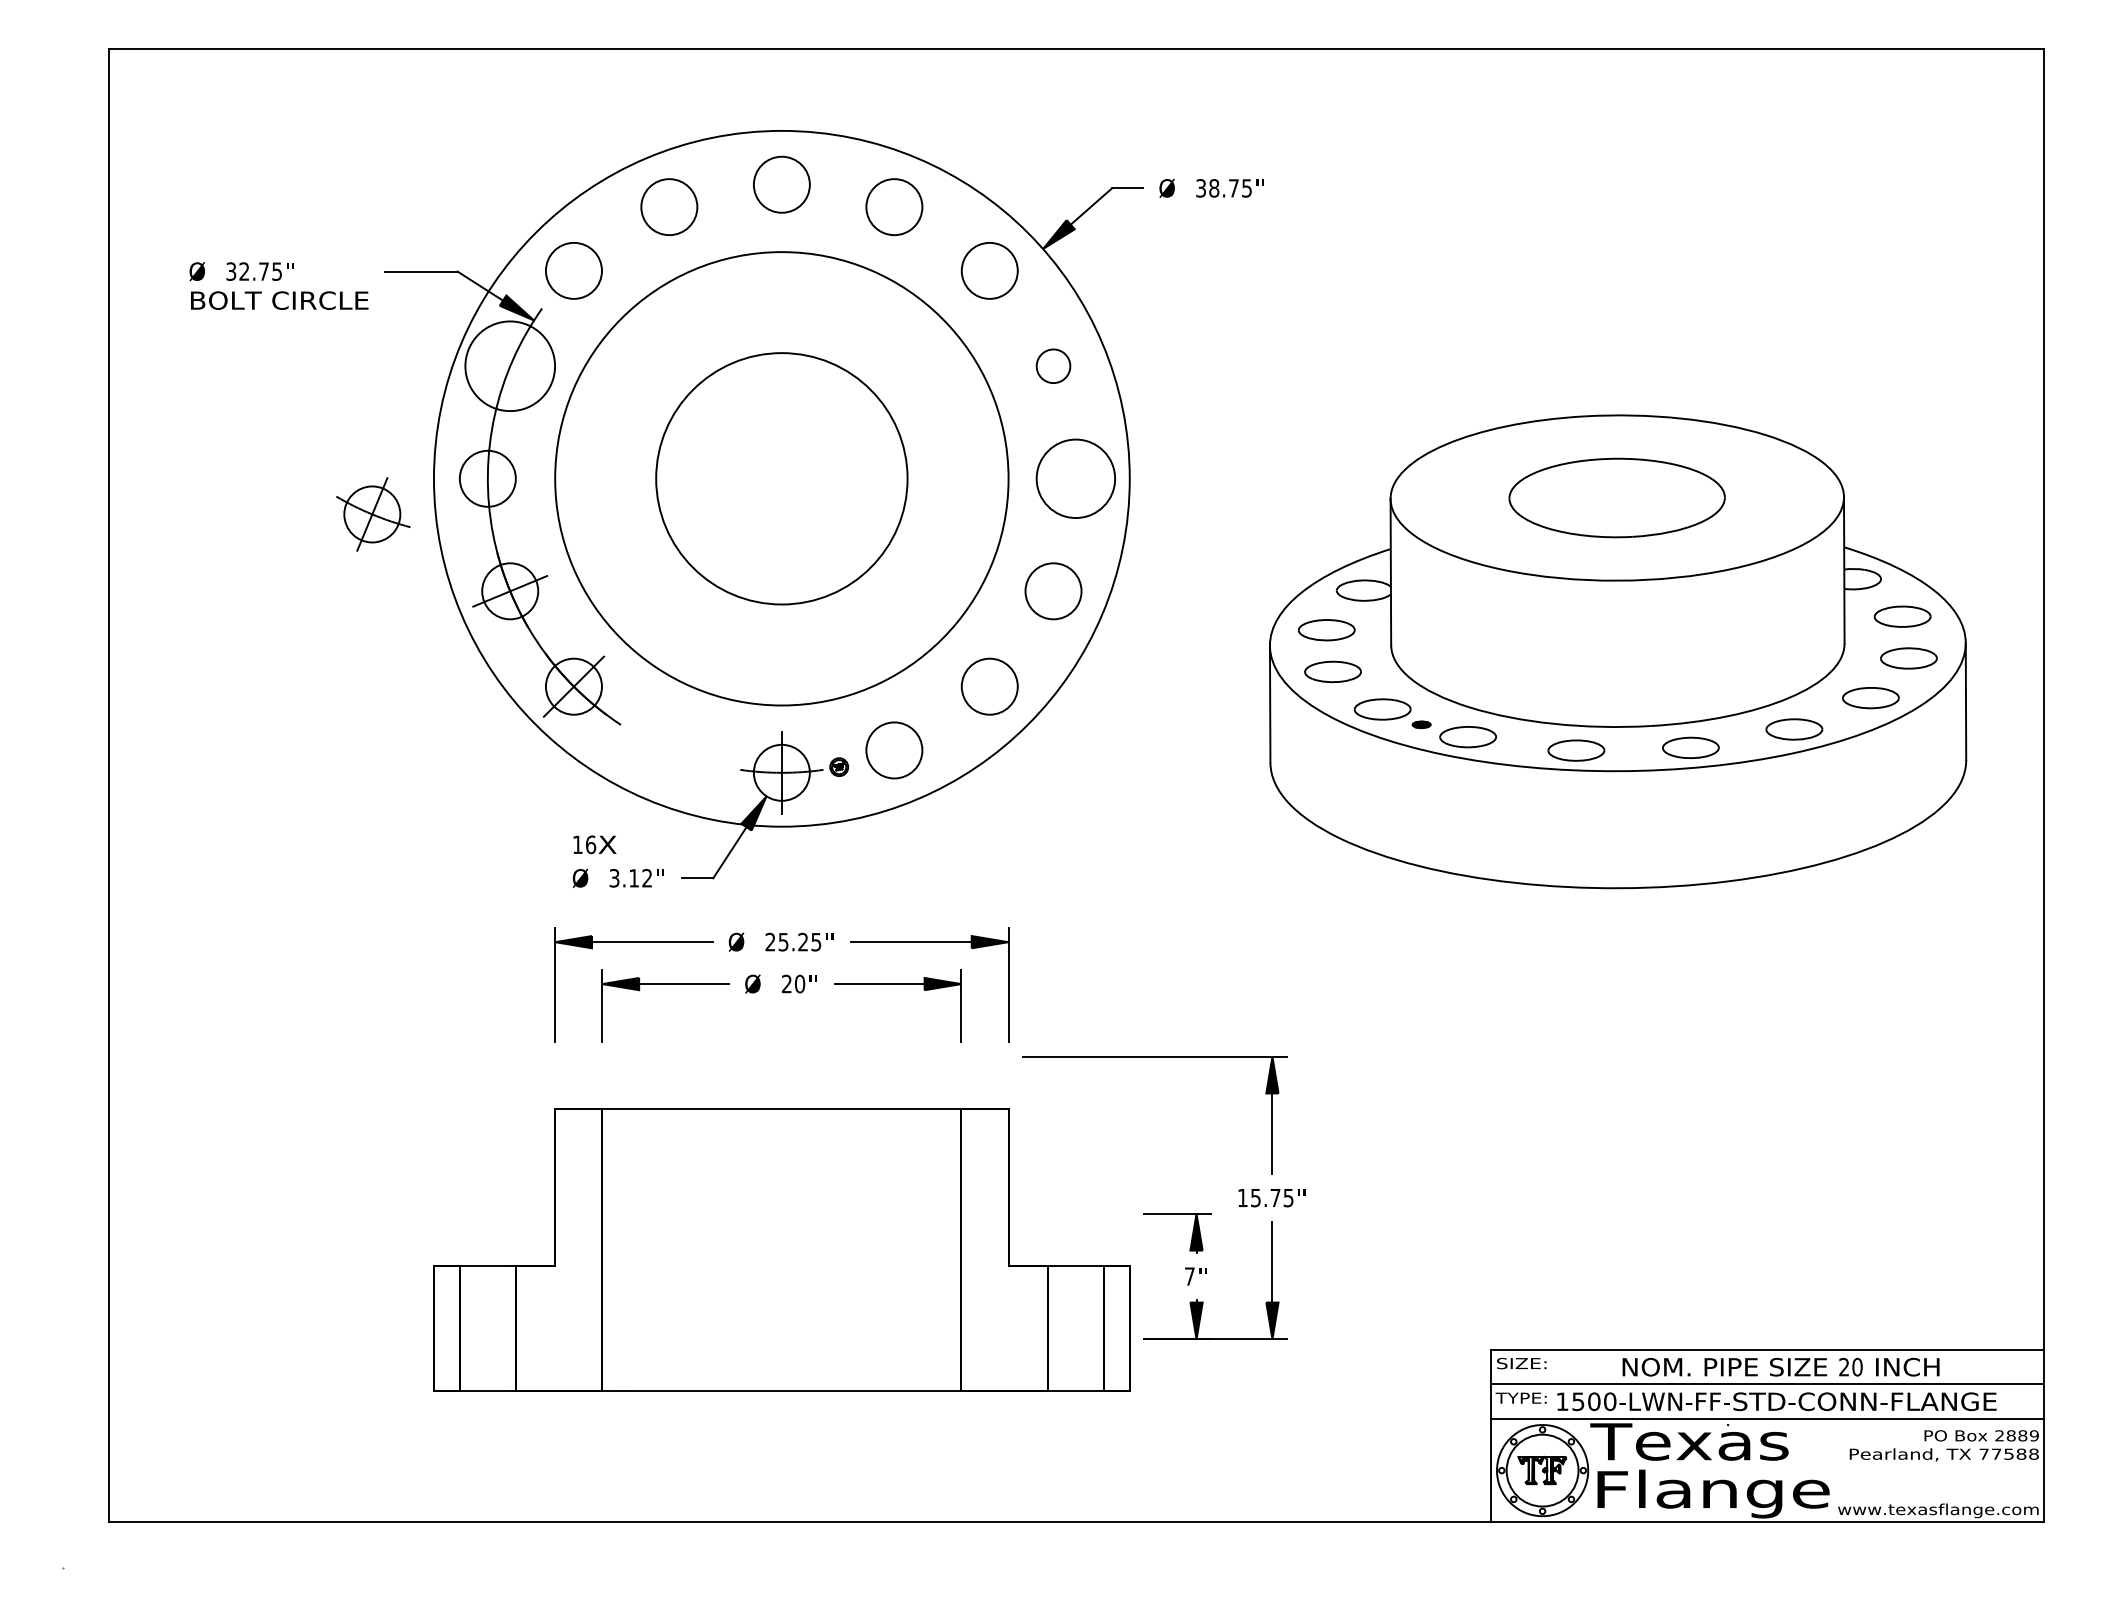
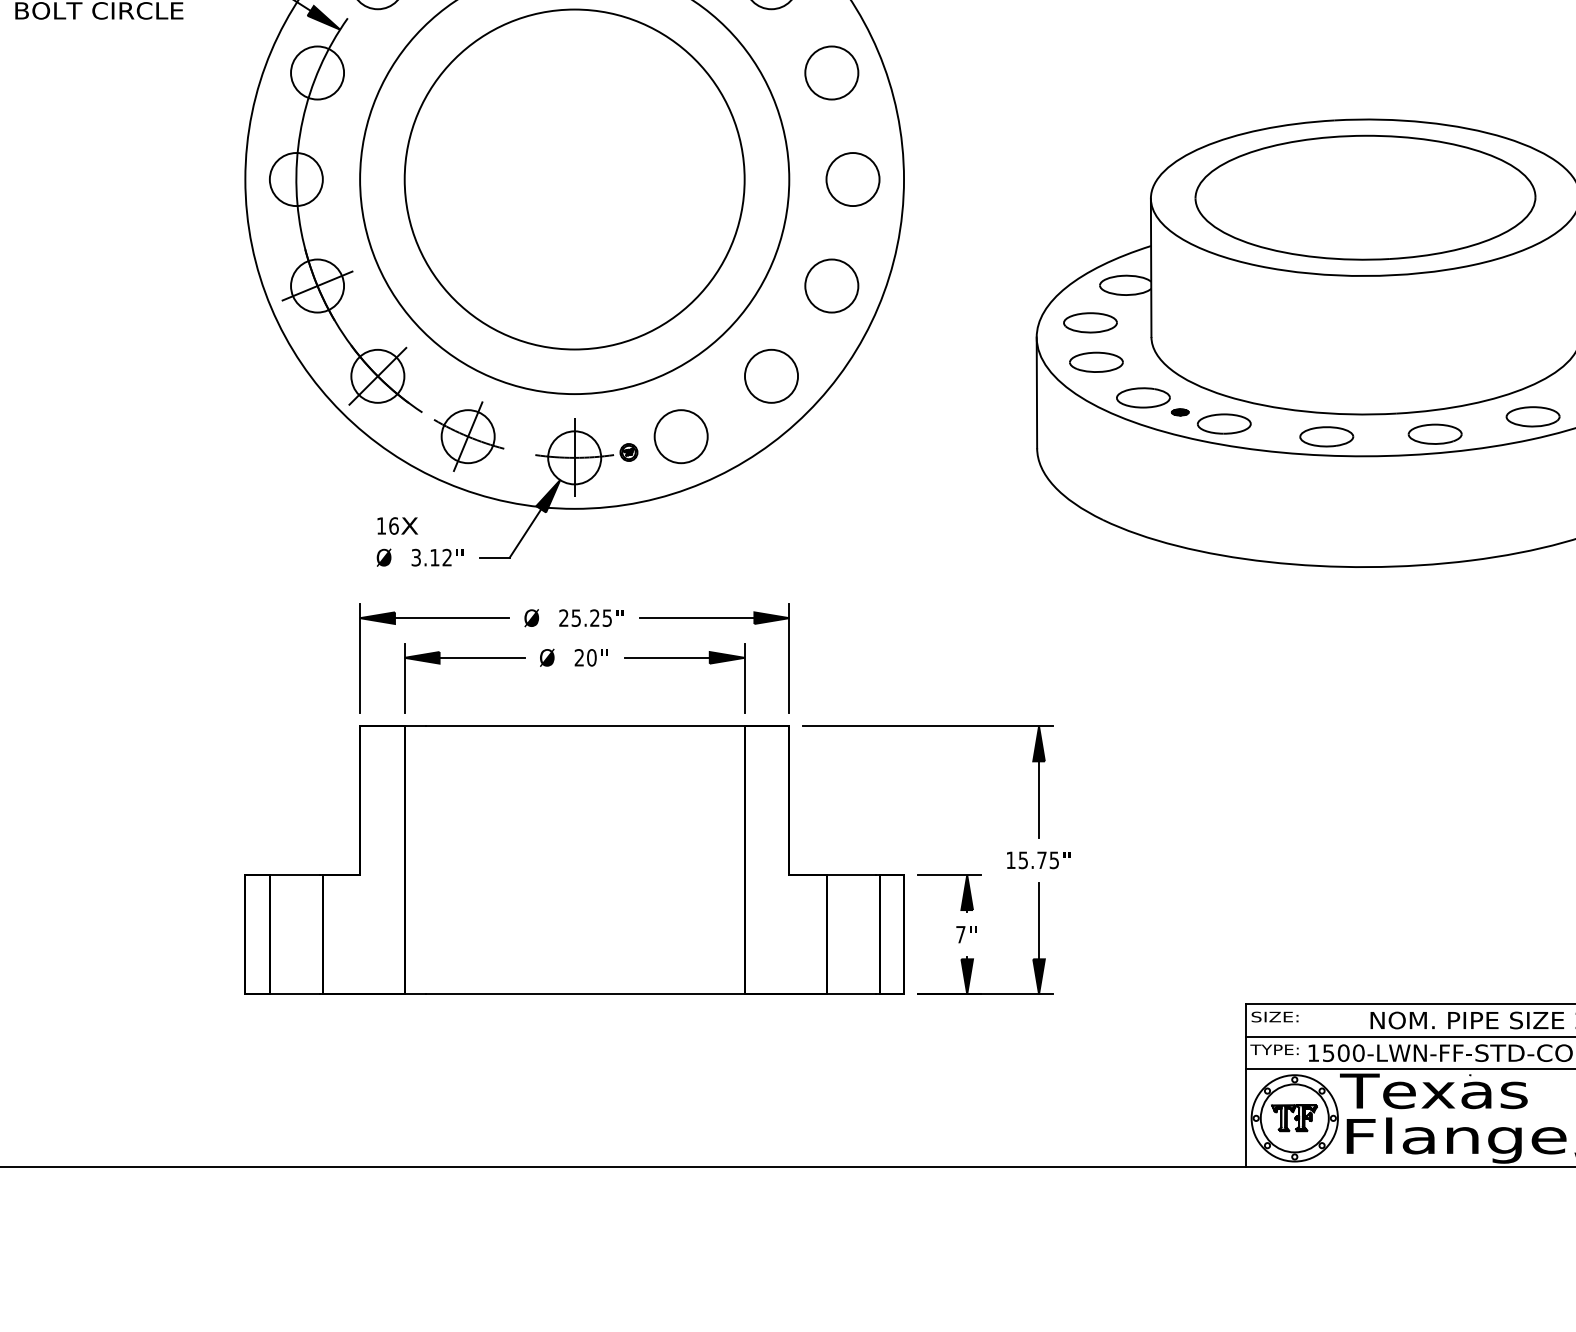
circle: (510, 366) -> (317, 73), size x0.62
circle: (1053, 366) -> (831, 73), size x1.67
circle: (781, 478) -> (574, 179), size x1.43
circle: (1075, 478) -> (852, 179), size x0.71
part: (1616, 497) -> (1364, 197), size x1.67
part: (373, 514) -> (469, 436), moved
part: (781, 1249) -> (574, 859), moved

